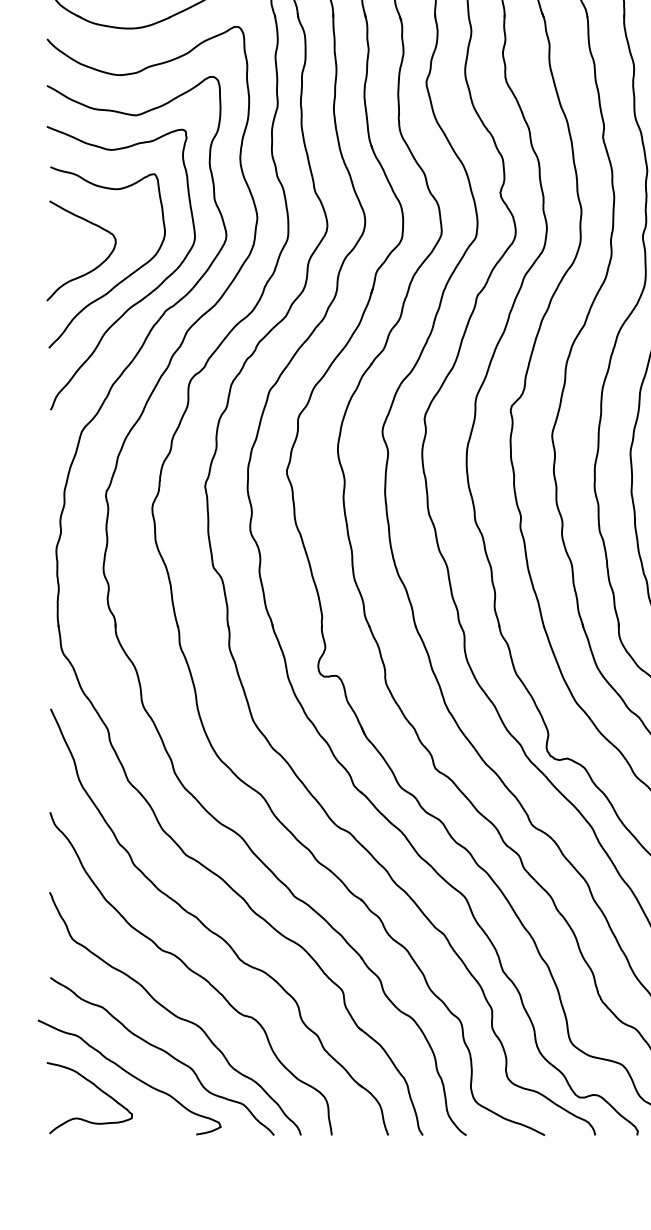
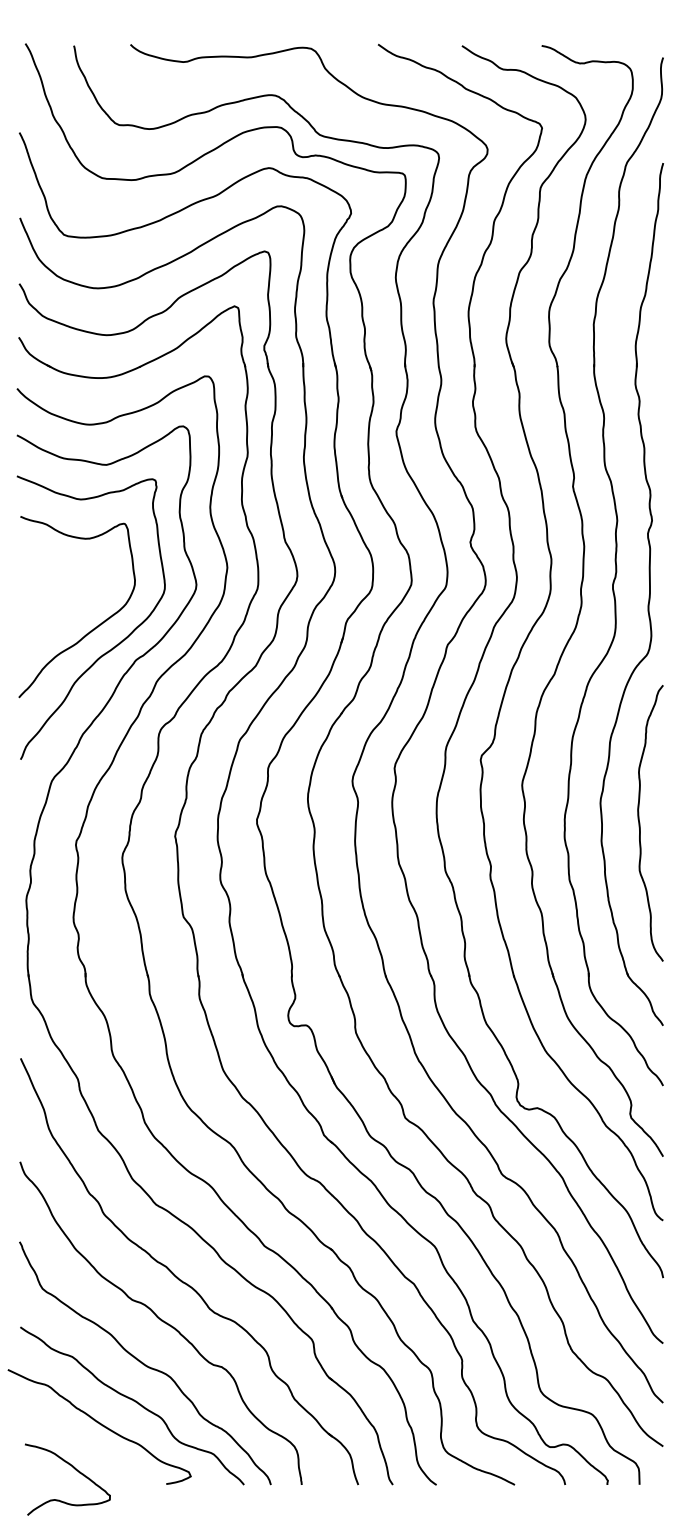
curve: (94, 267) -> (64, 617), removed
curve: (97, 1088) -> (75, 1470), moved

